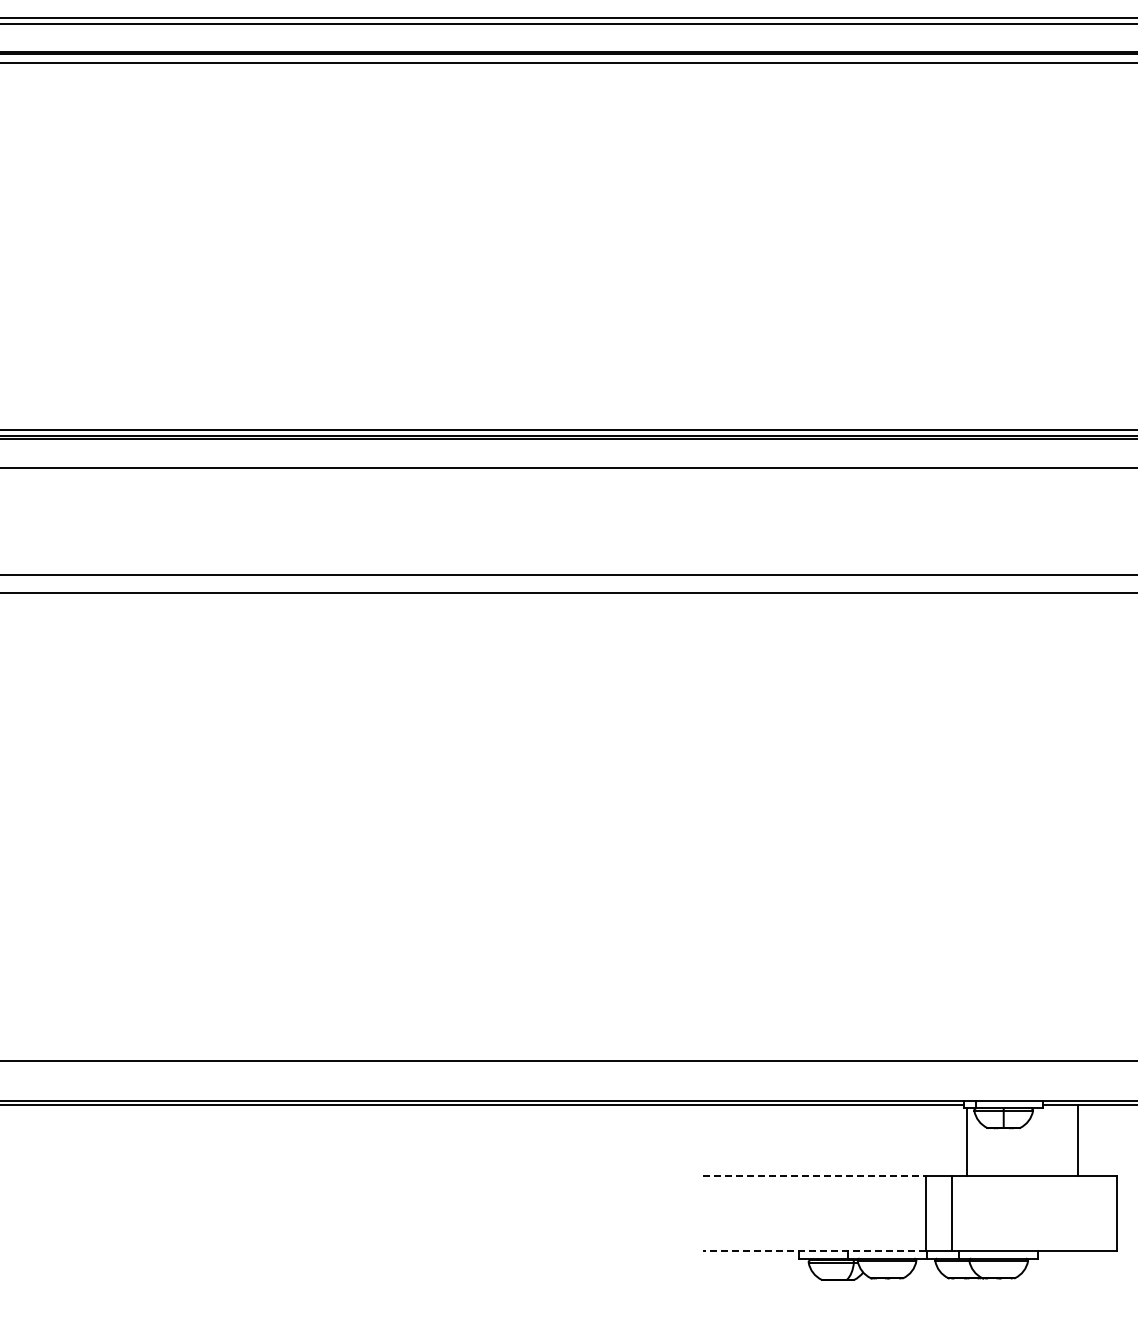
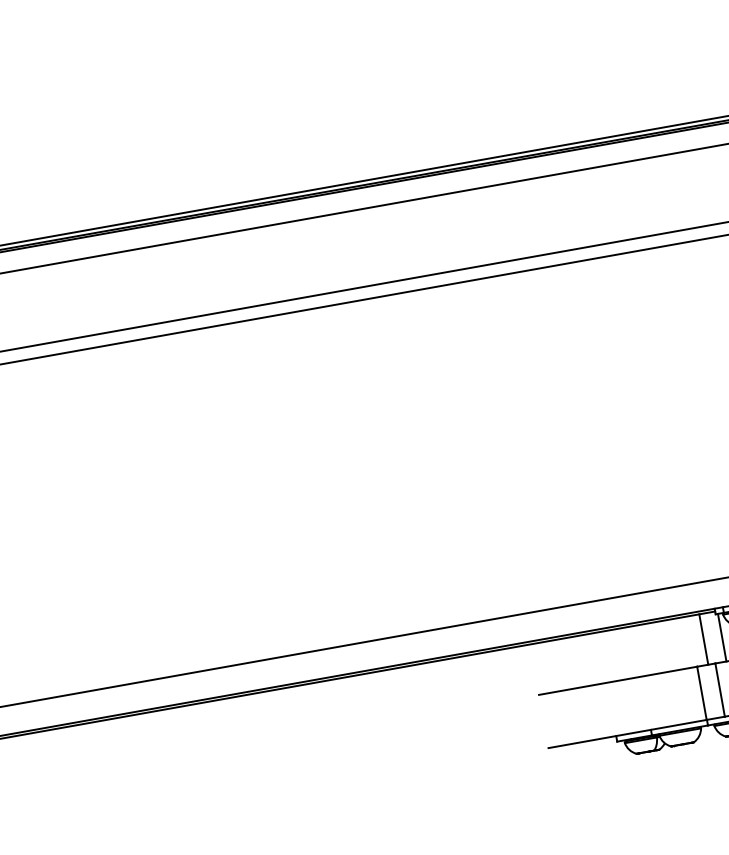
line: (941, 1139) -> (703, 639), added
line: (814, 1175) -> (618, 680), dashed -> solid
line: (814, 1250) -> (627, 733), dashed -> solid

